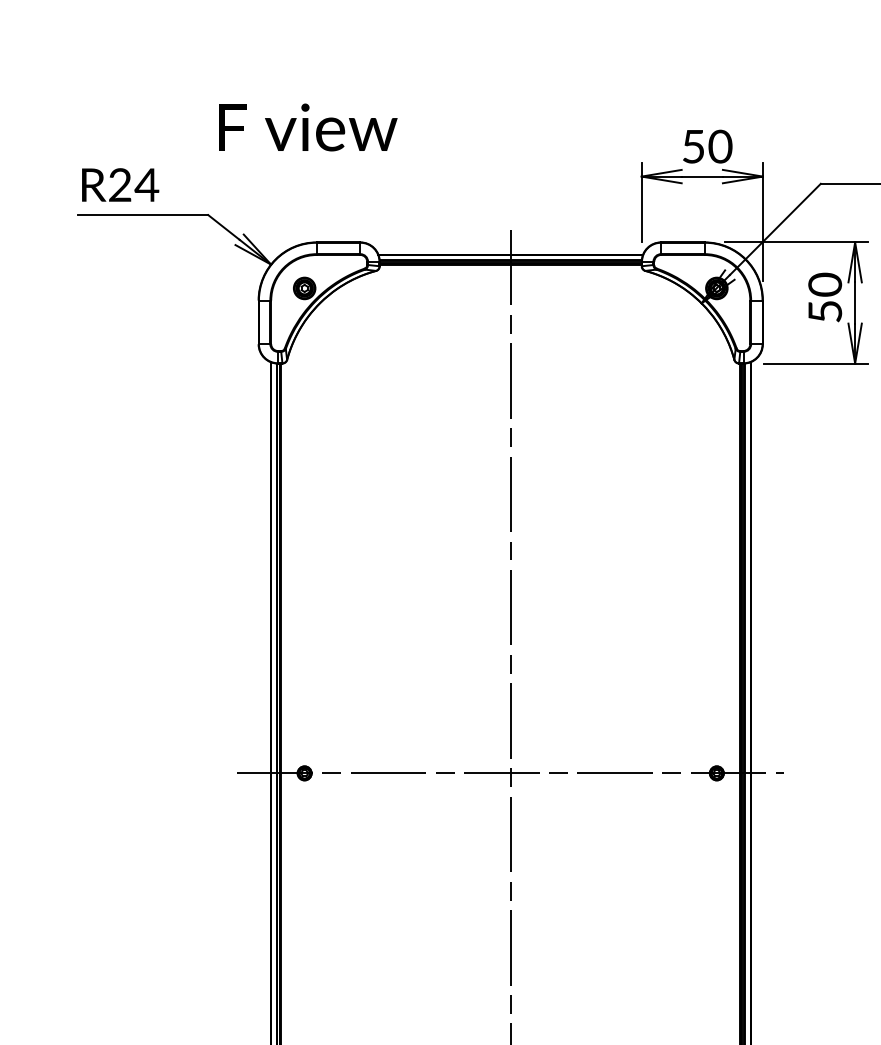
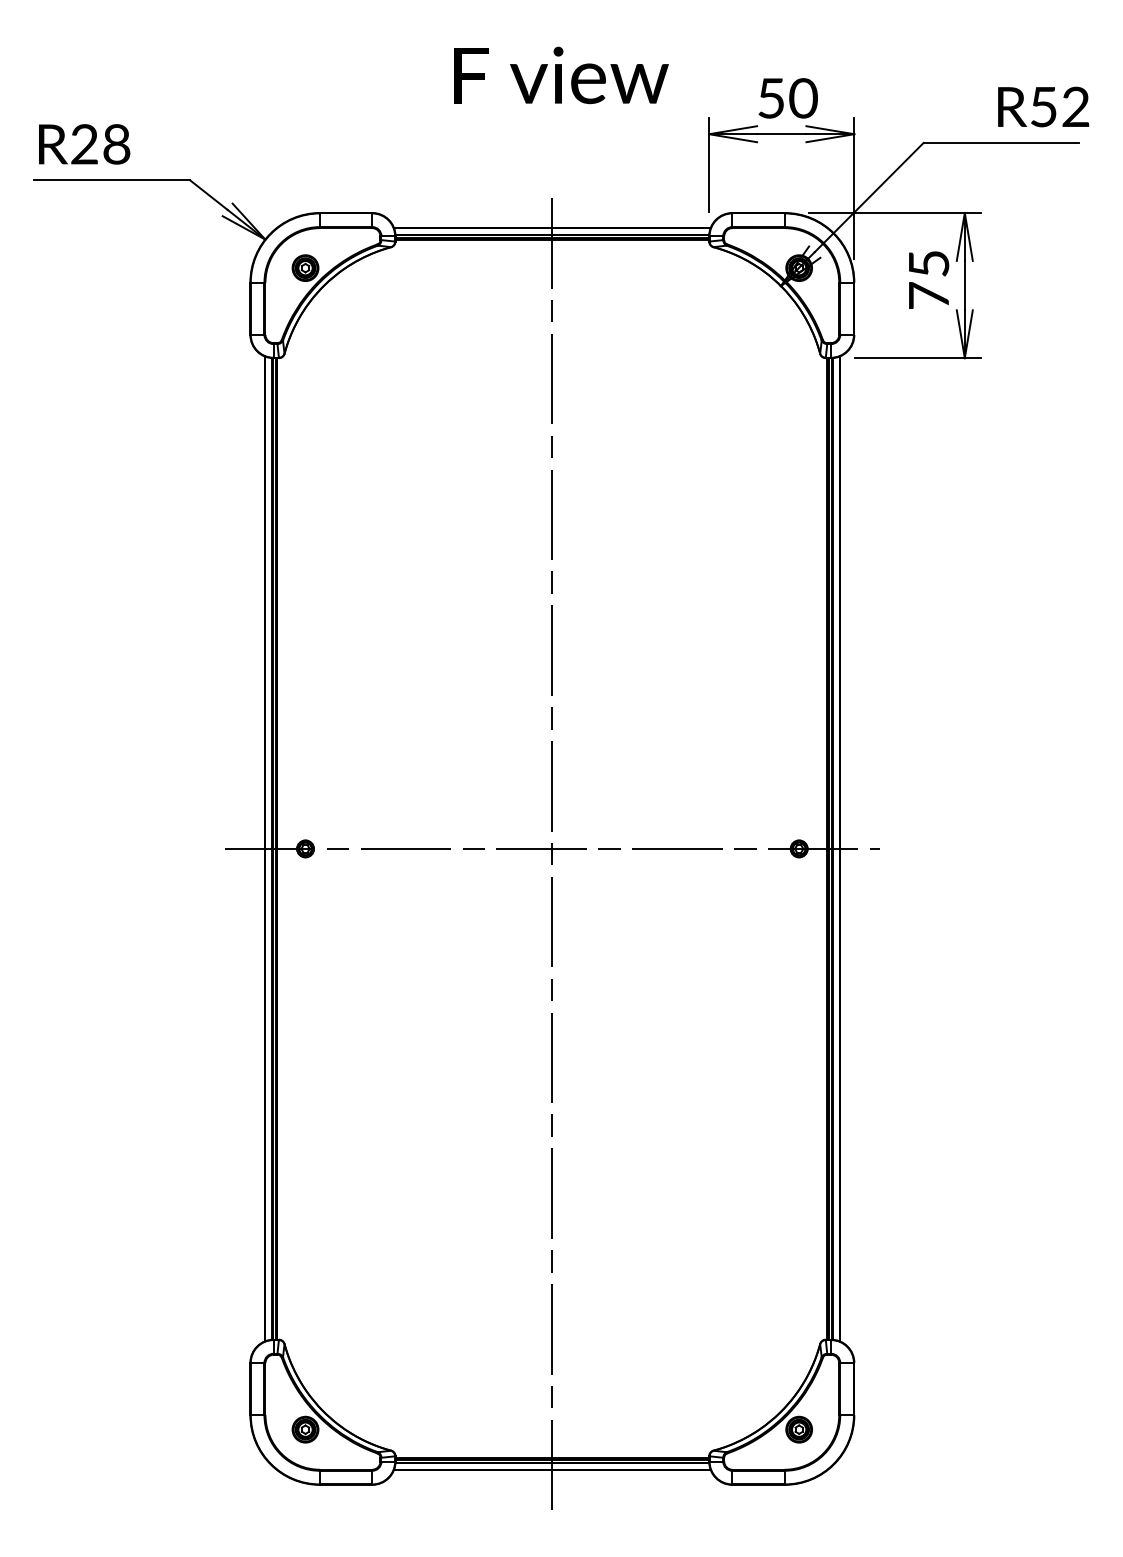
text: (307, 127) -> (561, 75), moved
text: (146, 185) -> (116, 144), R24 -> R28
text: (824, 297) -> (928, 278), 50 -> 75

